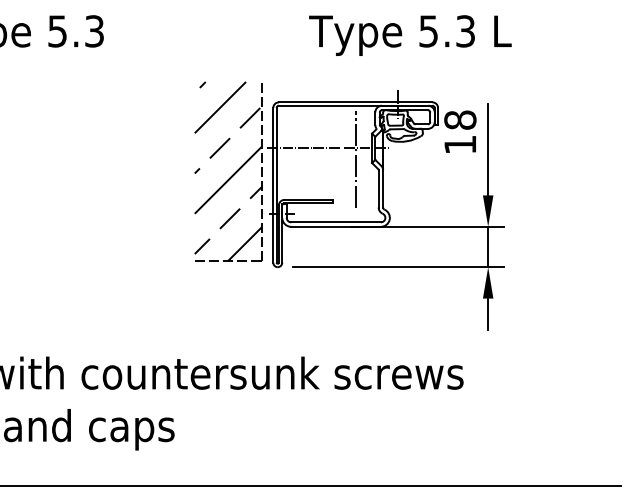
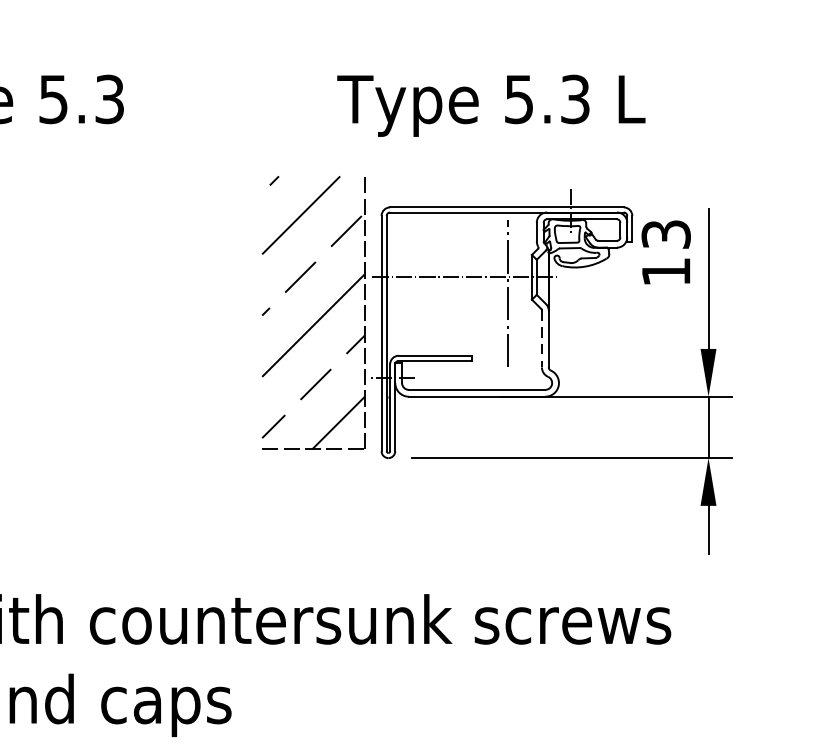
text: (410, 35) -> (491, 105), moved
text: (460, 119) -> (666, 233), 18 -> 13
line: (378, 188) -> (541, 338), solid -> dashed

